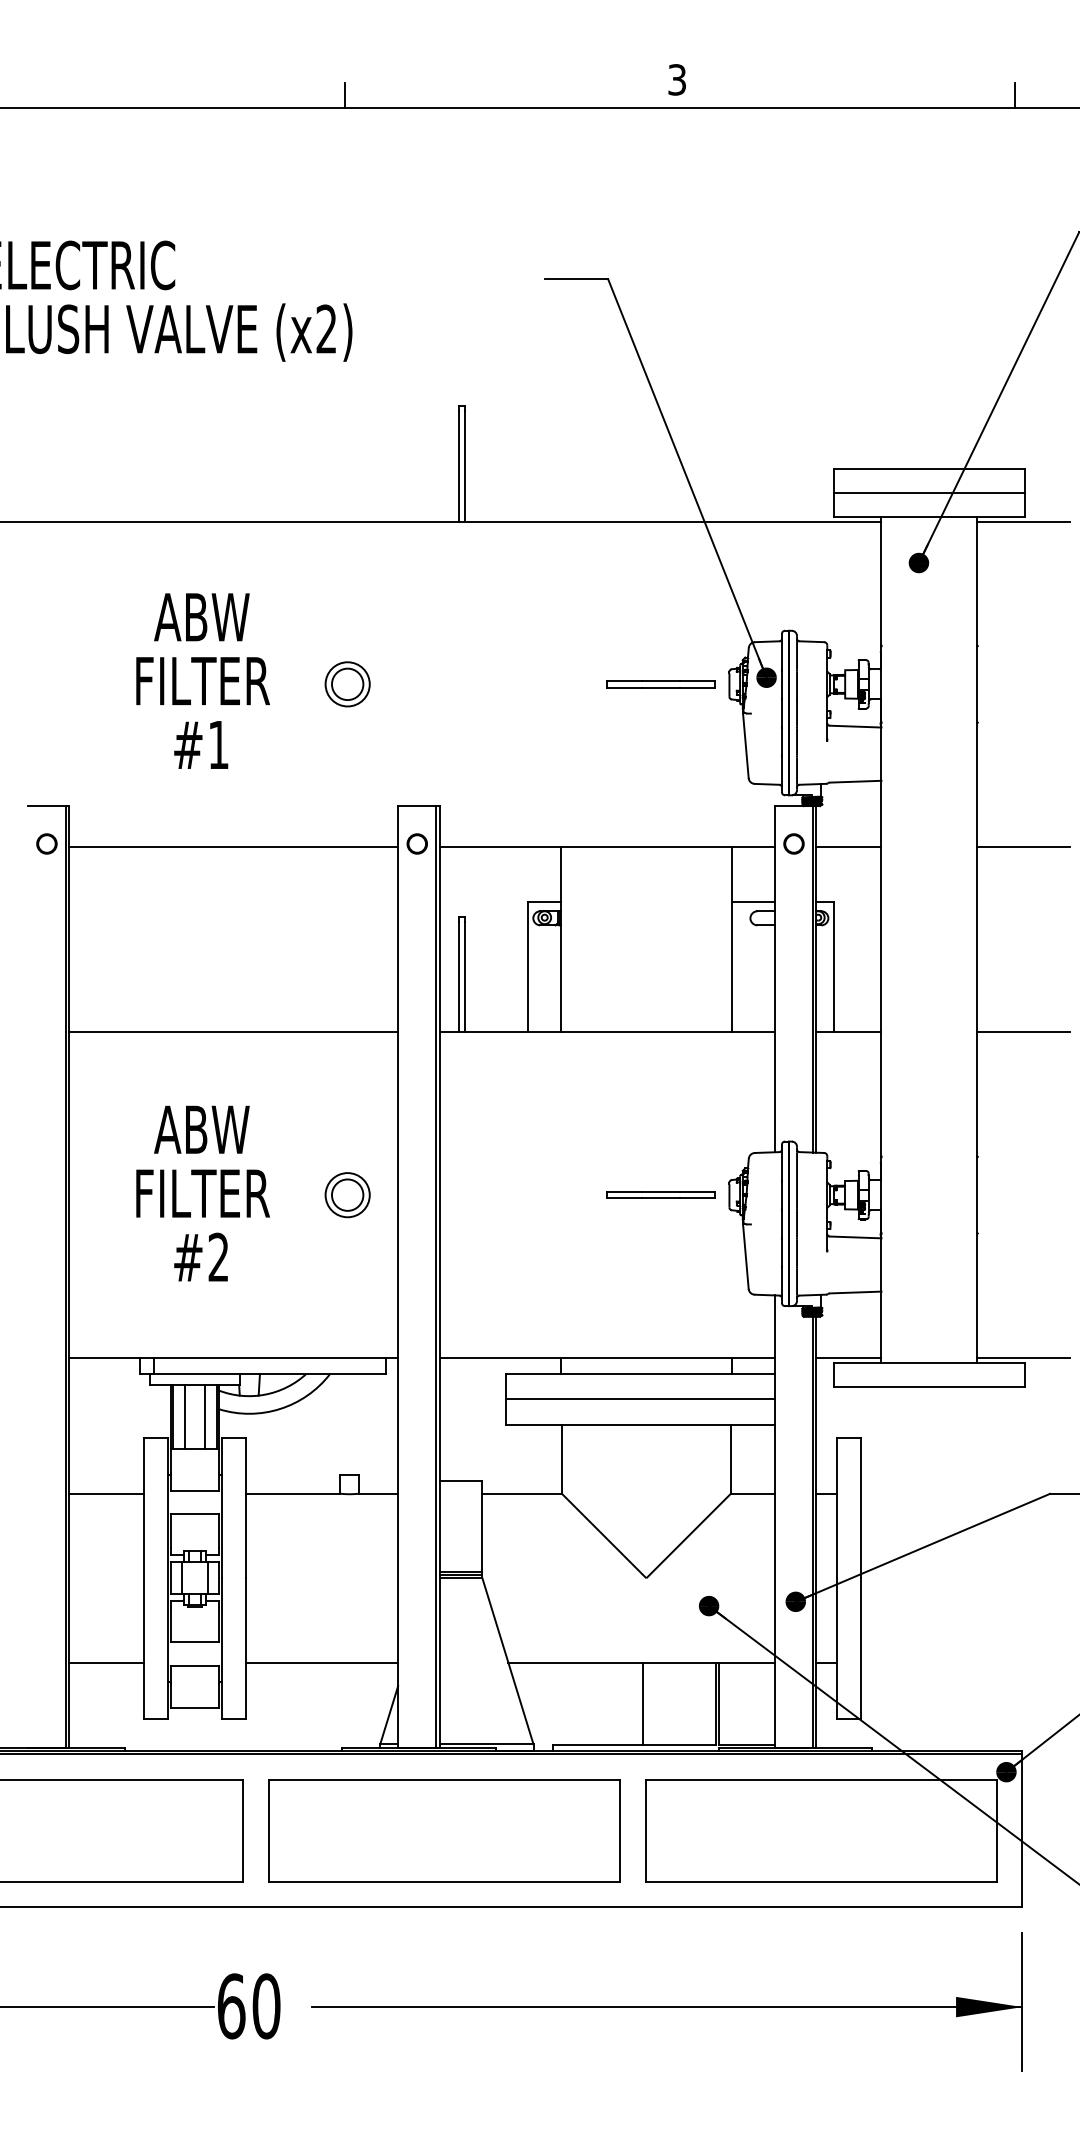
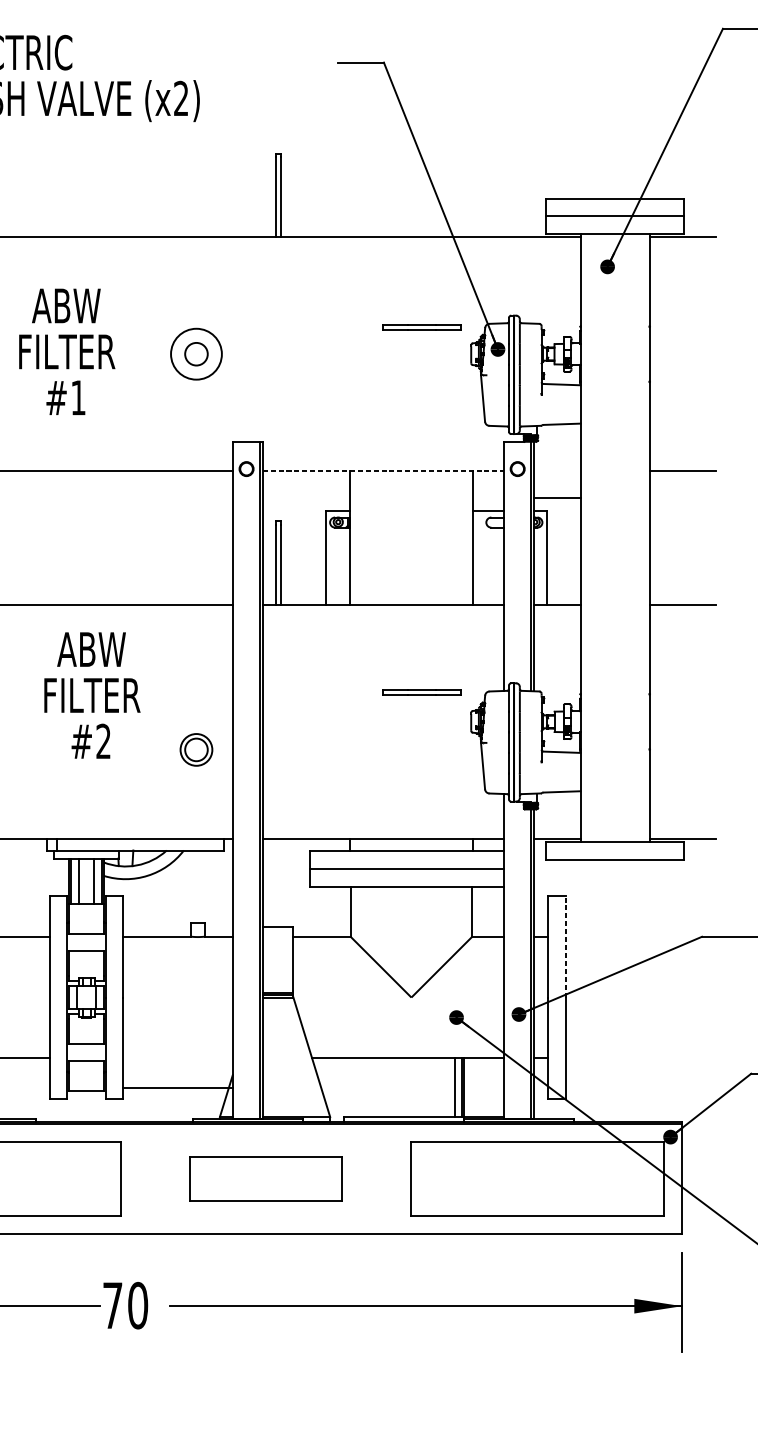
text: (202, 680) -> (66, 351), moved
circle: (347, 684) -> (196, 354), size x1.6
part: (660, 684) -> (421, 327), moved
line: (607, 847) -> (383, 471), solid -> dashed
line: (848, 847) -> (556, 498), moved
text: (202, 1193) -> (91, 695), moved
part: (660, 1194) -> (421, 691), moved
part: (347, 1195) -> (196, 750), moved
line: (860, 1507) -> (565, 946), solid -> dashed
line: (322, 1662) -> (178, 1087), moved
line: (642, 1703) -> (454, 1087), moved
part: (444, 1830) -> (266, 1179), size x0.6
text: (231, 2006) -> (112, 1305), 60 -> 70

